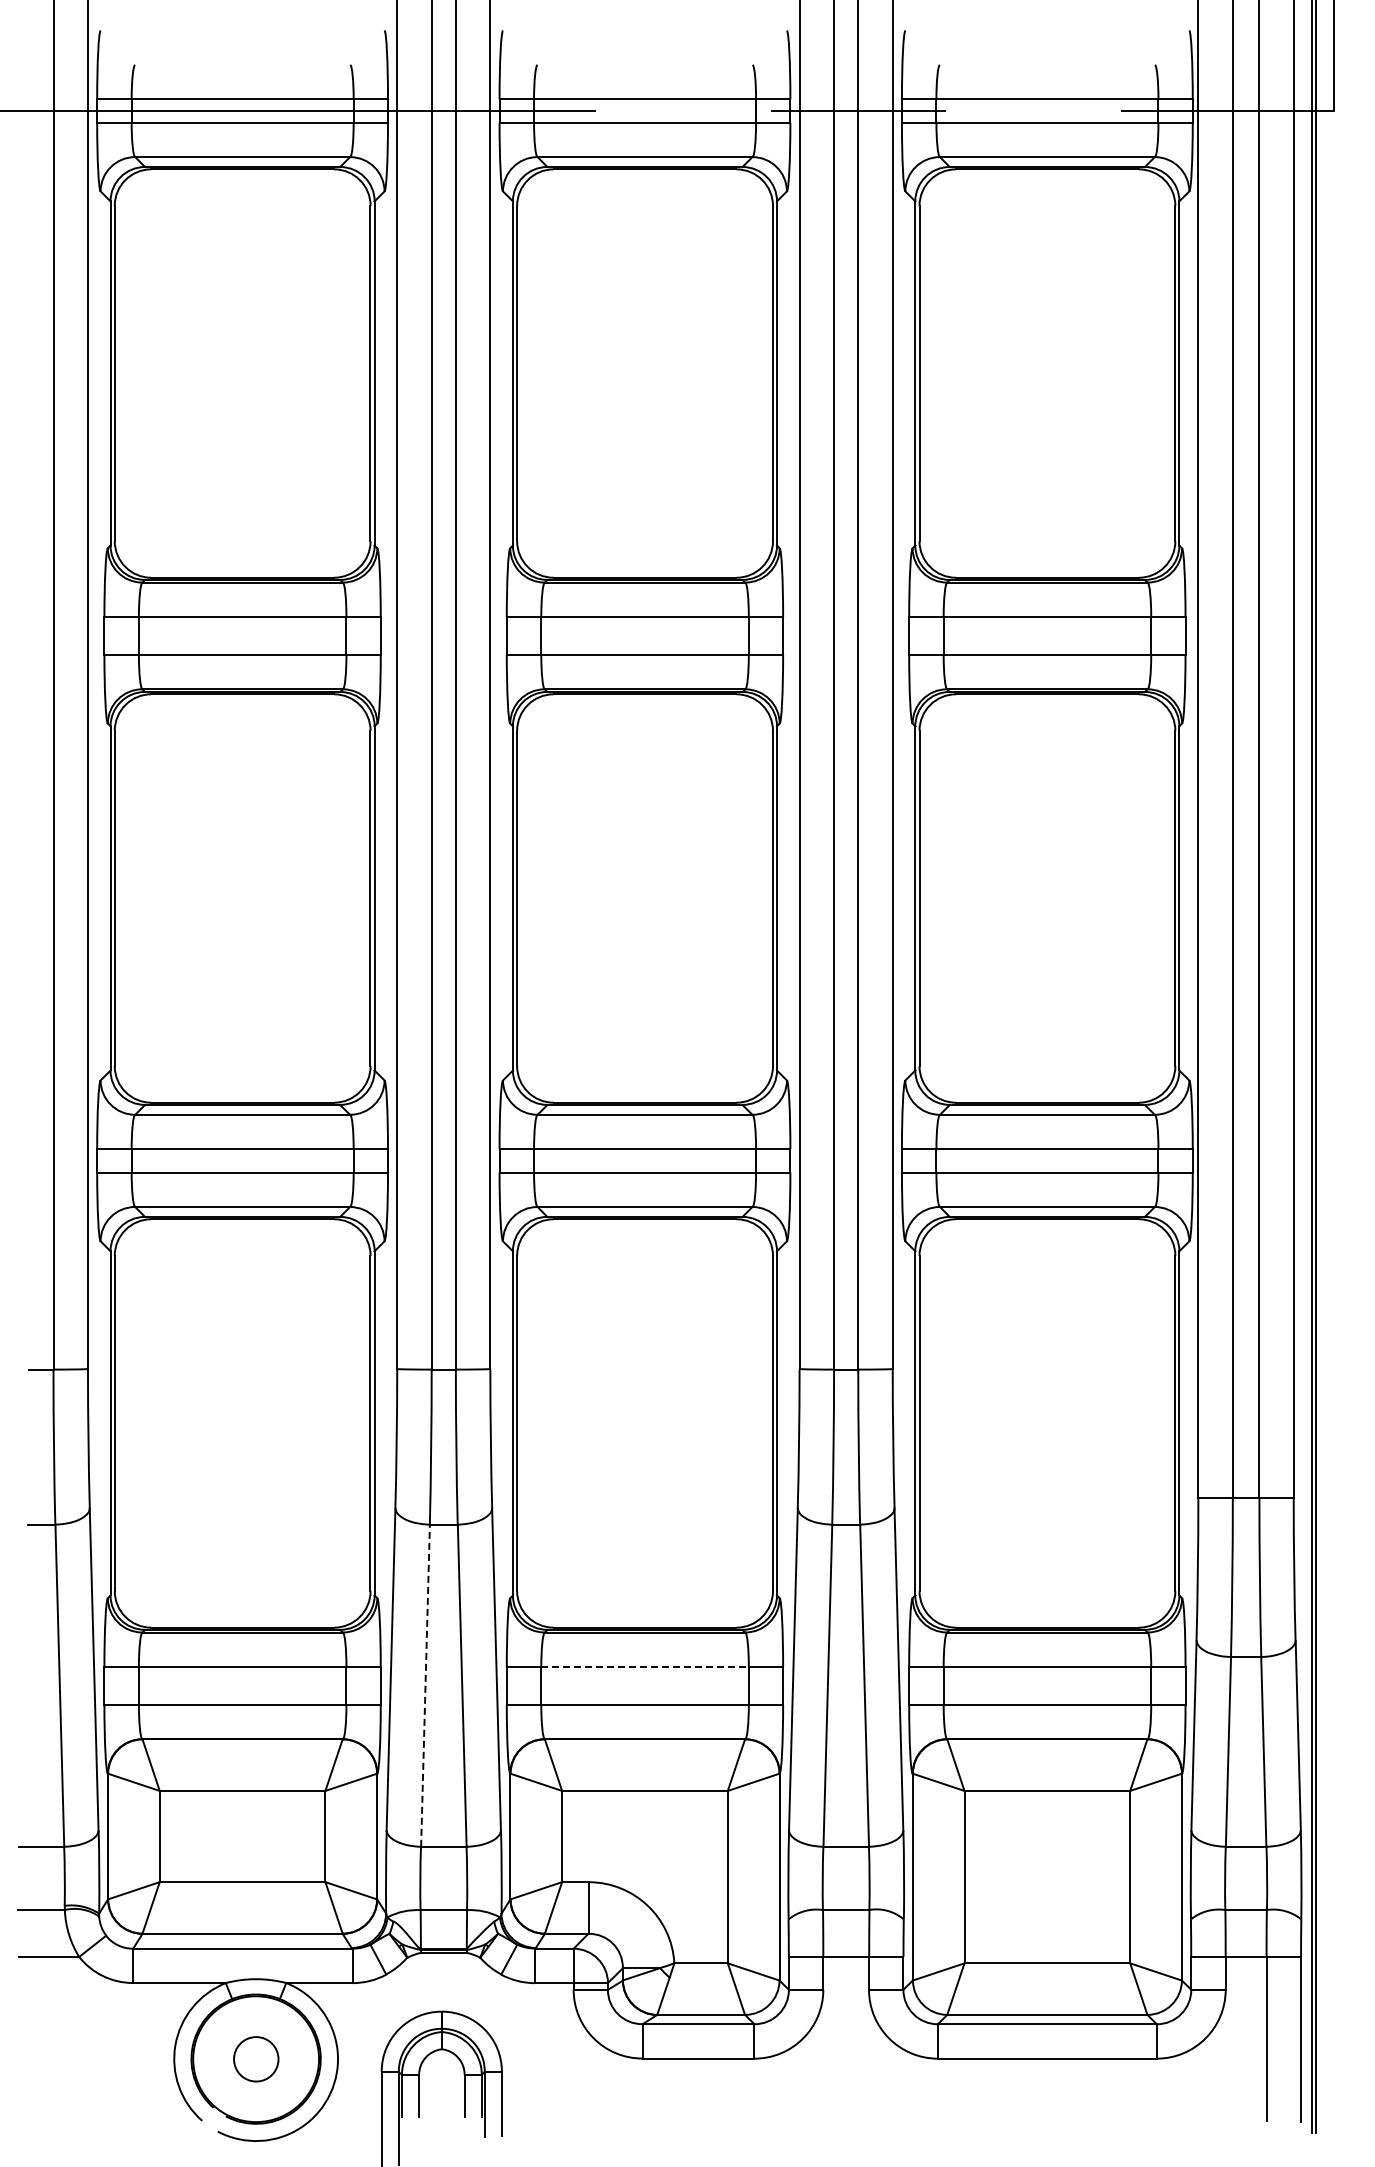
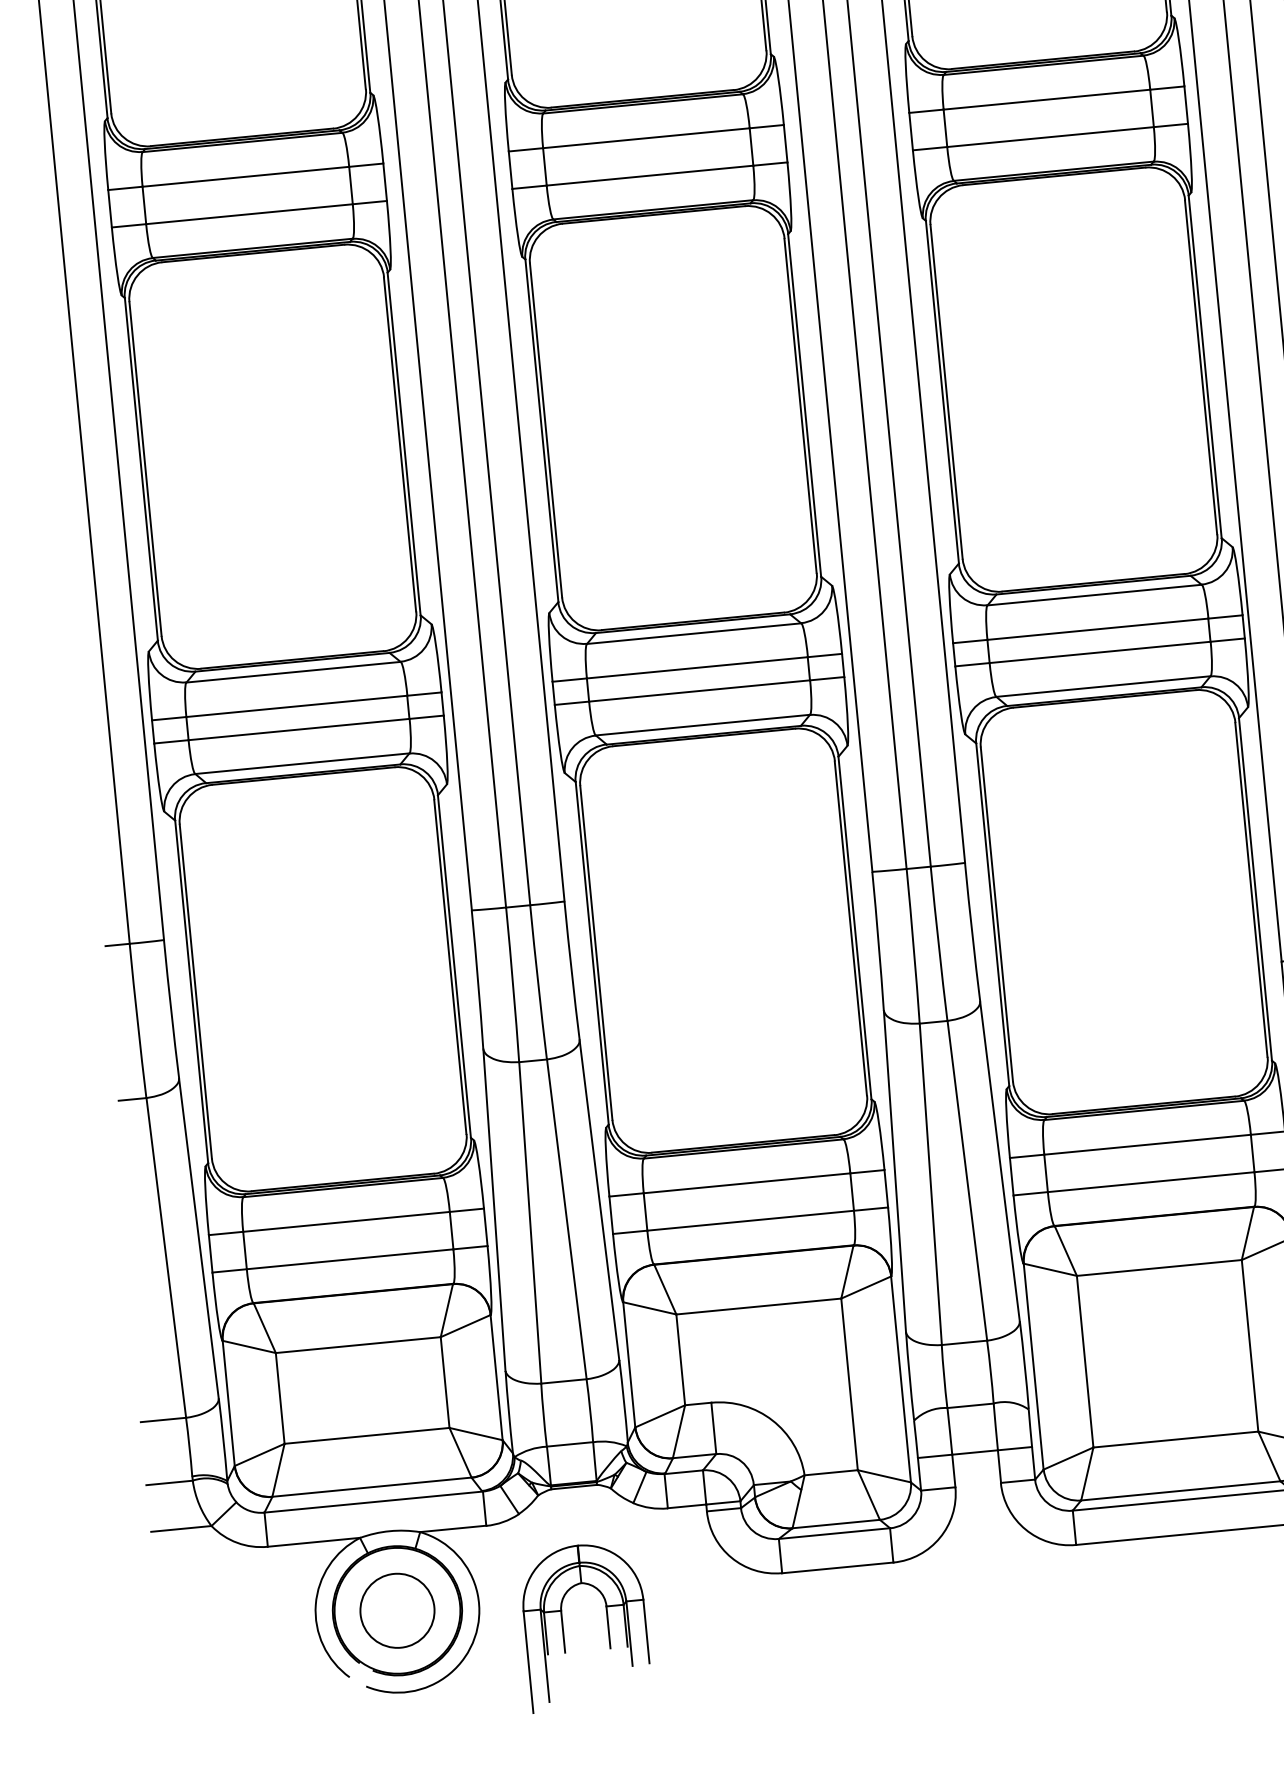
line: (645, 1667) -> (747, 1183), dashed -> solid
line: (425, 1685) -> (530, 1222), dashed -> solid
circle: (256, 2059) -> (397, 1611), size x1.67

